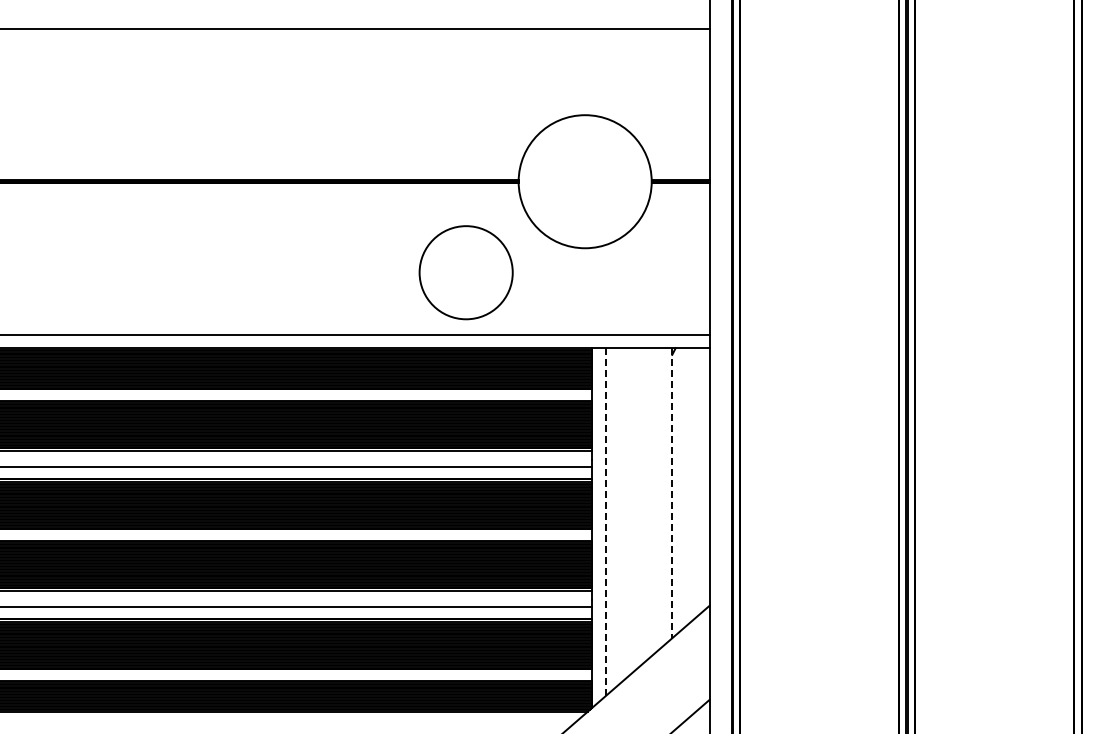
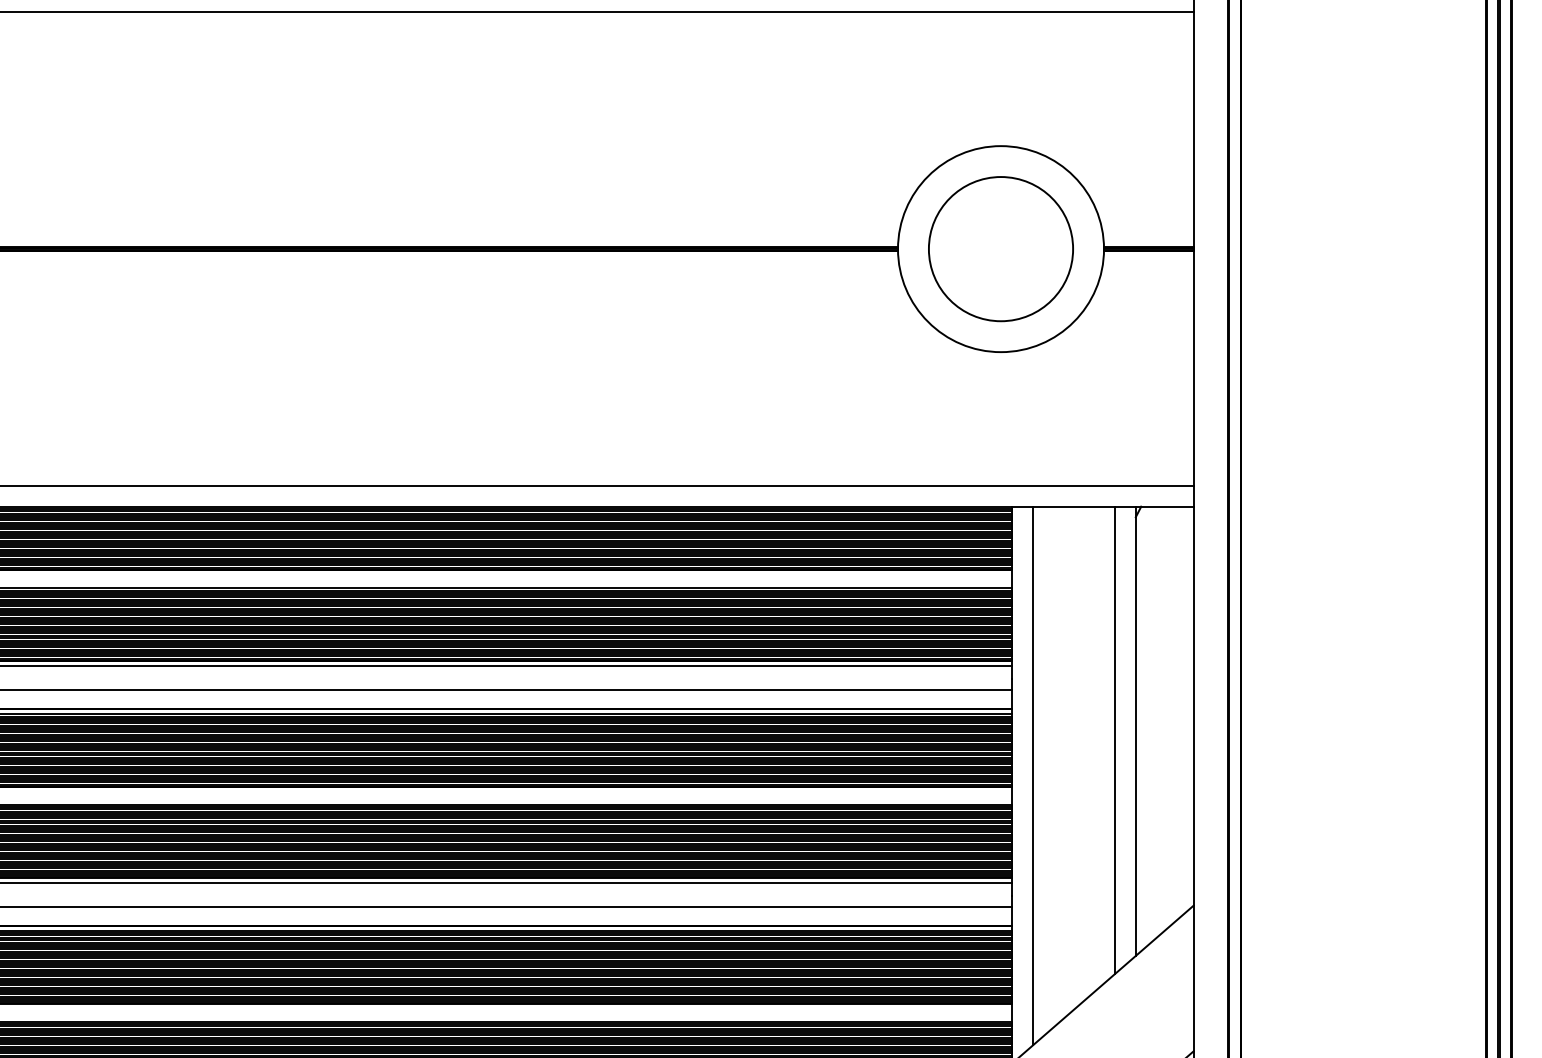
circle: (465, 272) -> (999, 248), moved
line: (672, 493) -> (1136, 731), dashed -> solid
line: (658, 498) -> (1114, 739), added
line: (605, 522) -> (1032, 776), dashed -> solid

